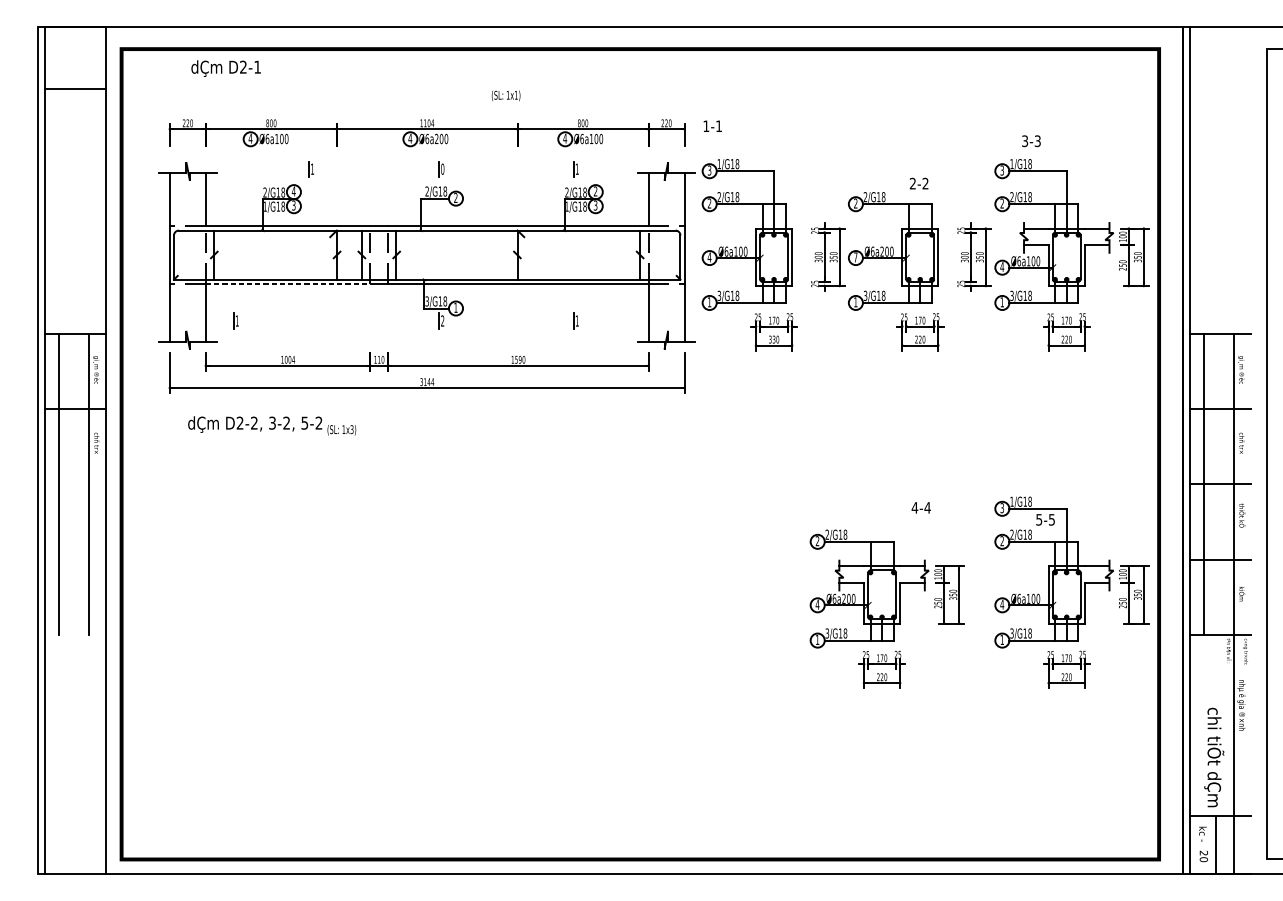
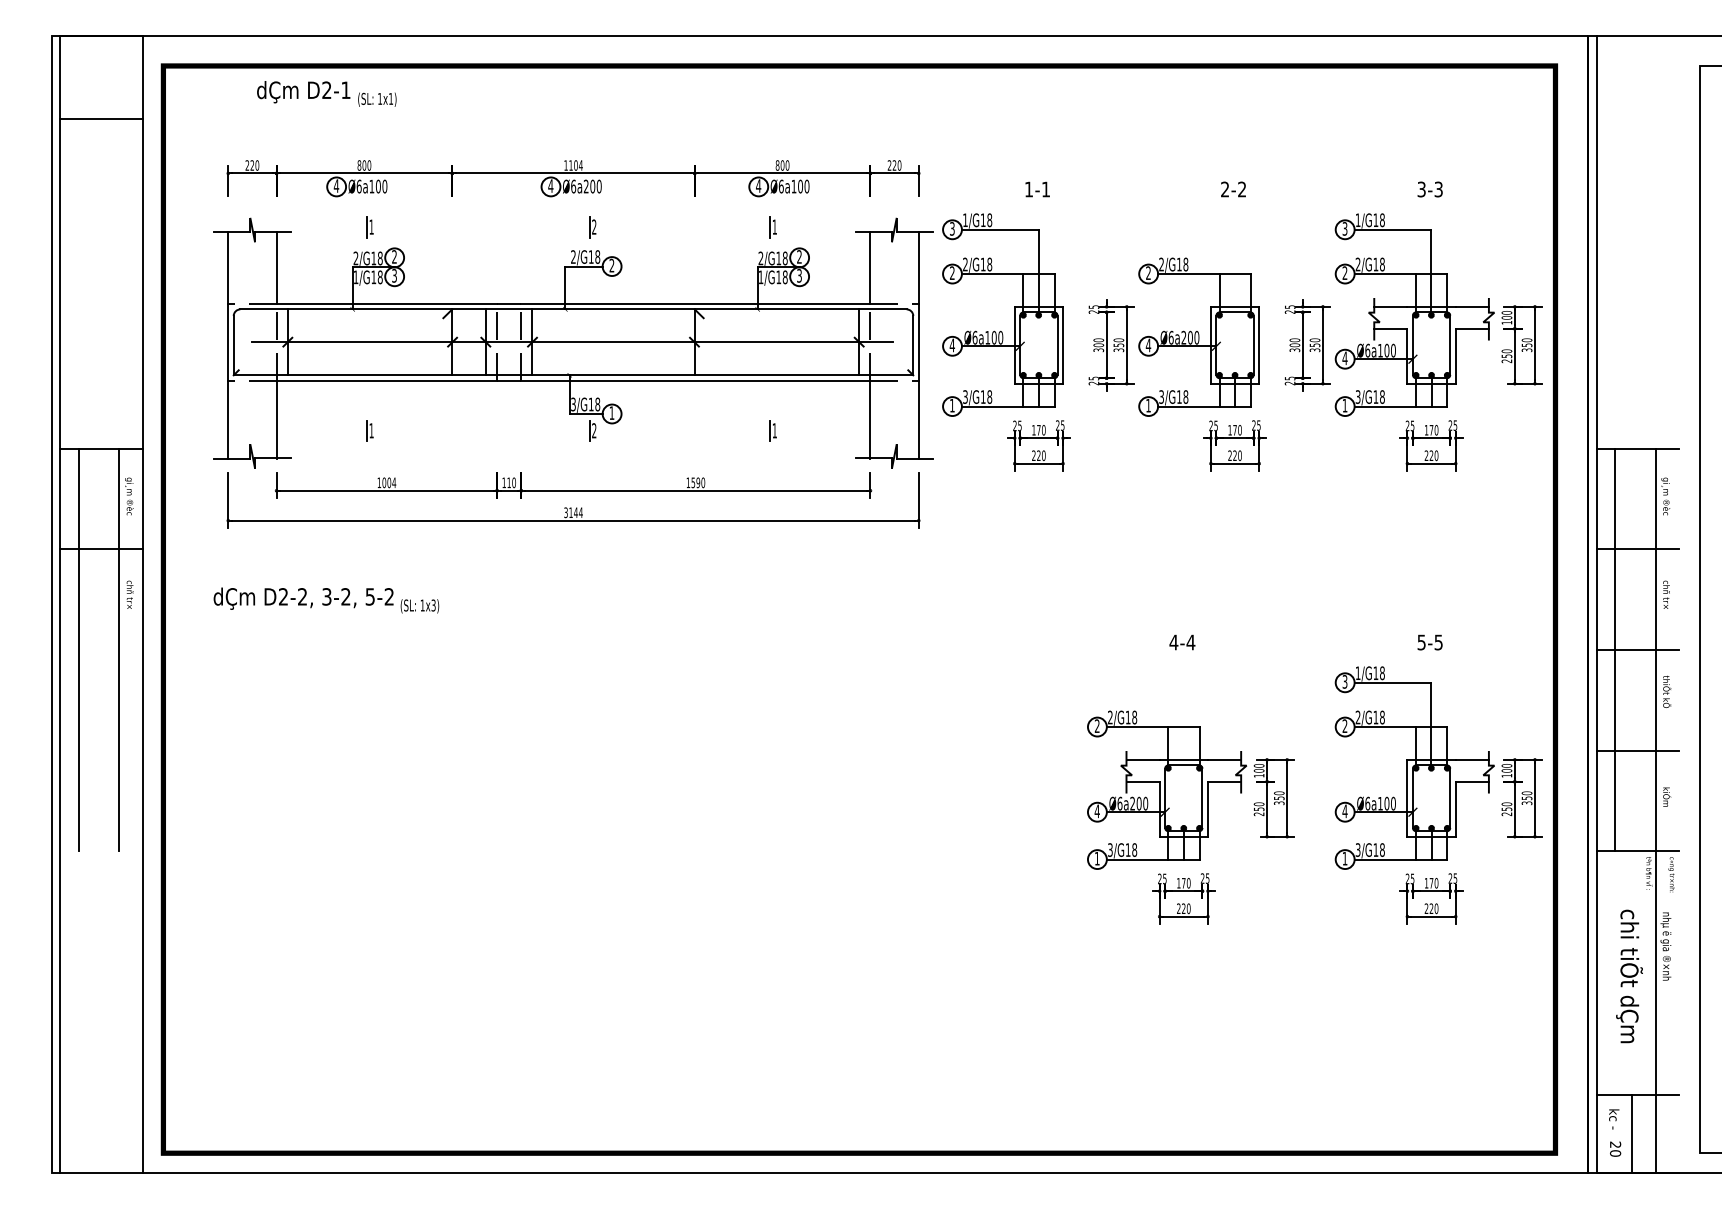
text: (506, 95) -> (377, 99), moved
text: (712, 126) -> (1037, 189), moved
text: (1030, 141) -> (1429, 189), moved
text: (442, 168) -> (594, 226), 0 -> 2
part: (310, 169) -> (369, 227), moved
text: (919, 183) -> (1233, 189), moved
text: (293, 191) -> (394, 256), 4 -> 2
line: (426, 255) -> (572, 342), added
text: (855, 257) -> (1148, 345), 7 -> 4
line: (288, 283) -> (387, 380), dashed -> solid
part: (235, 320) -> (369, 430), moved
text: (772, 340) -> (1036, 456), 330 -> 220
text: (272, 425) -> (326, 600), moved
text: (921, 507) -> (1182, 642), moved
text: (1045, 519) -> (1429, 642), moved
text: (1214, 757) -> (1629, 976), moved

